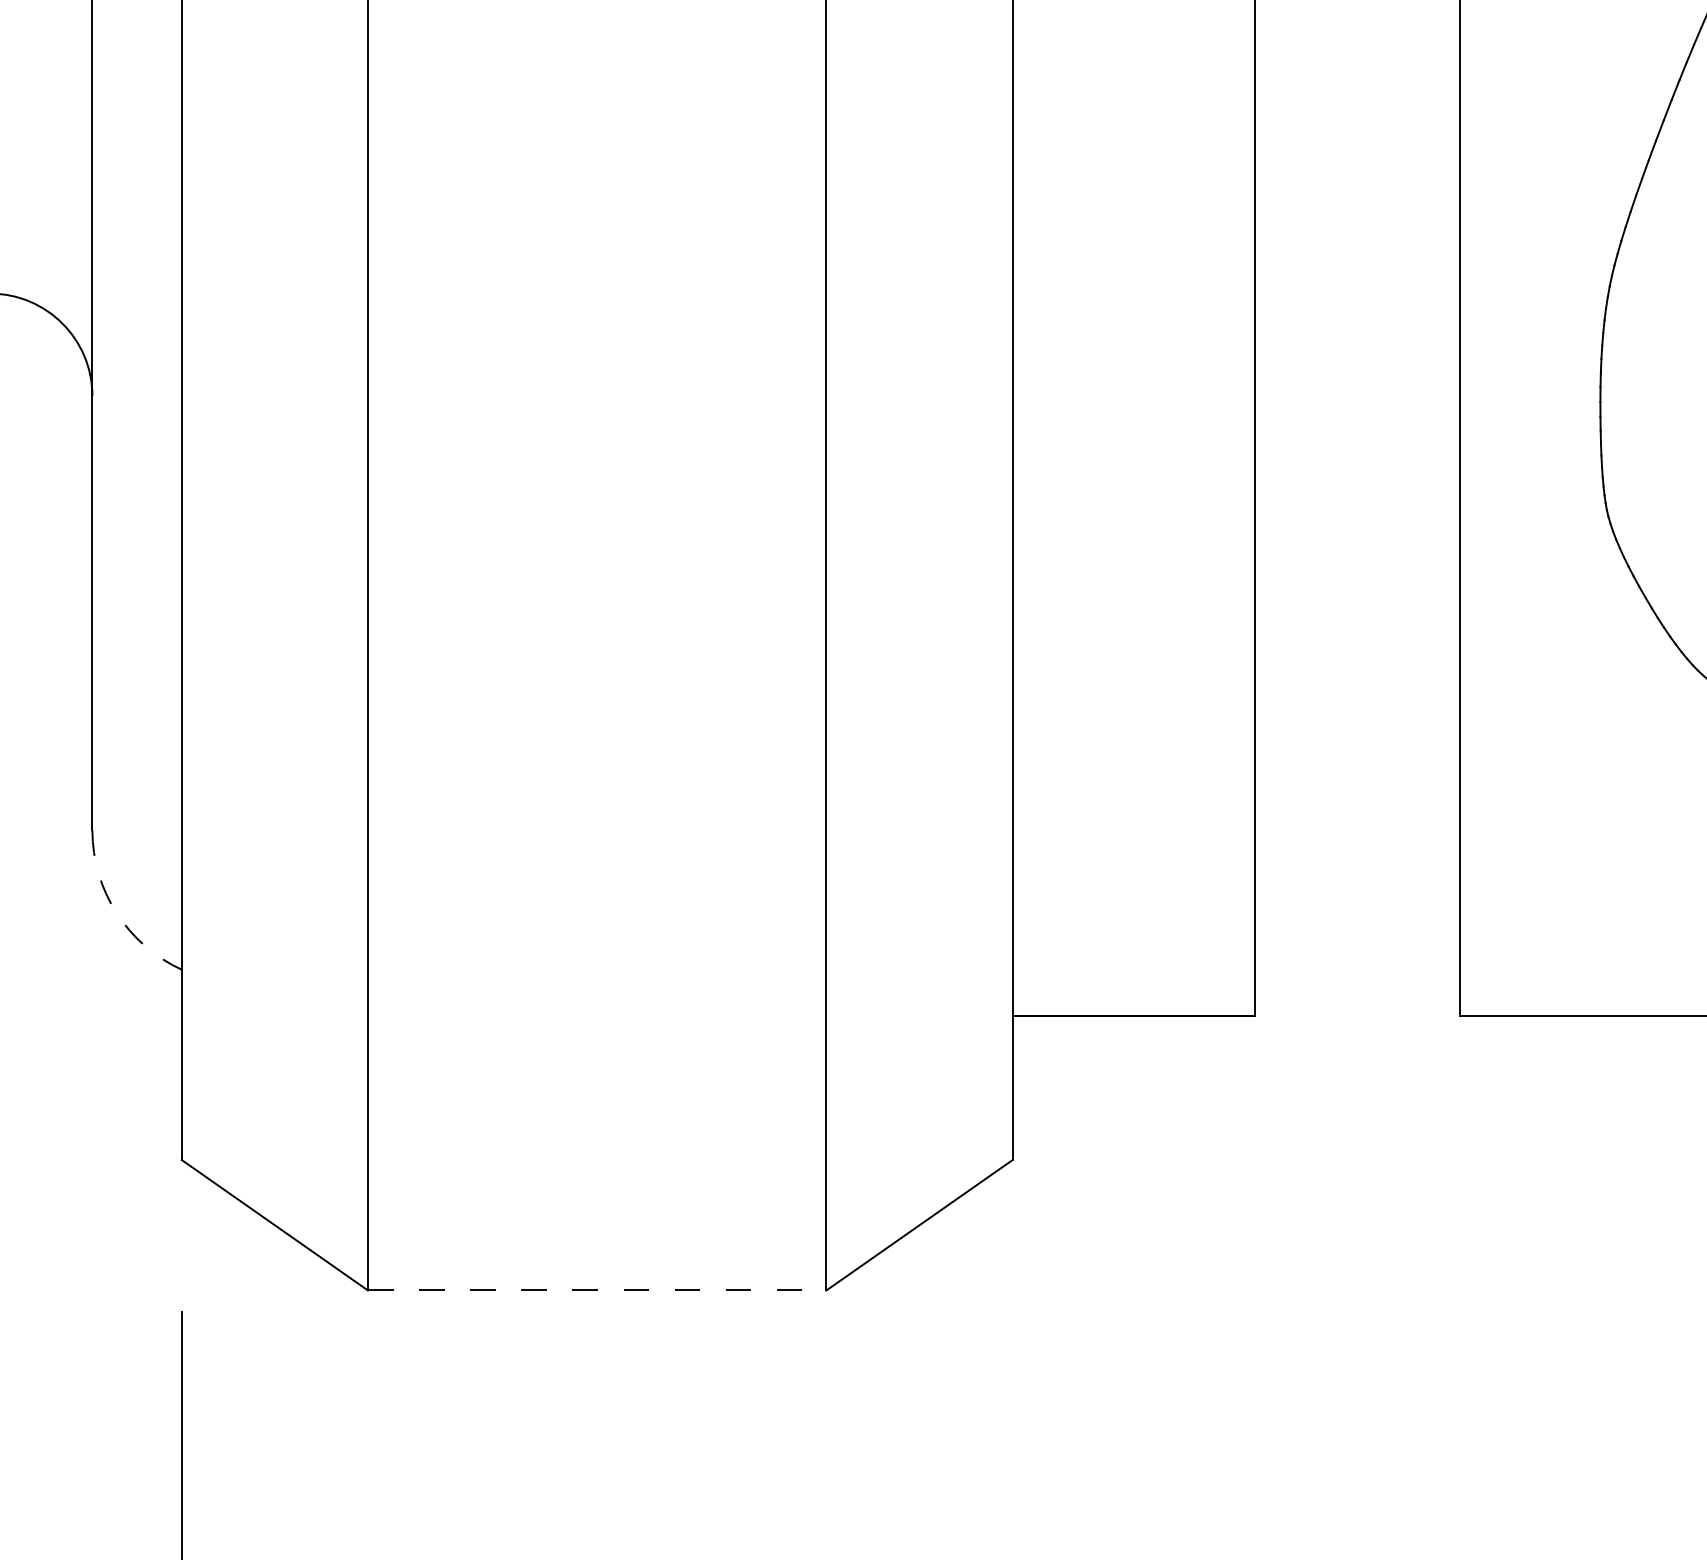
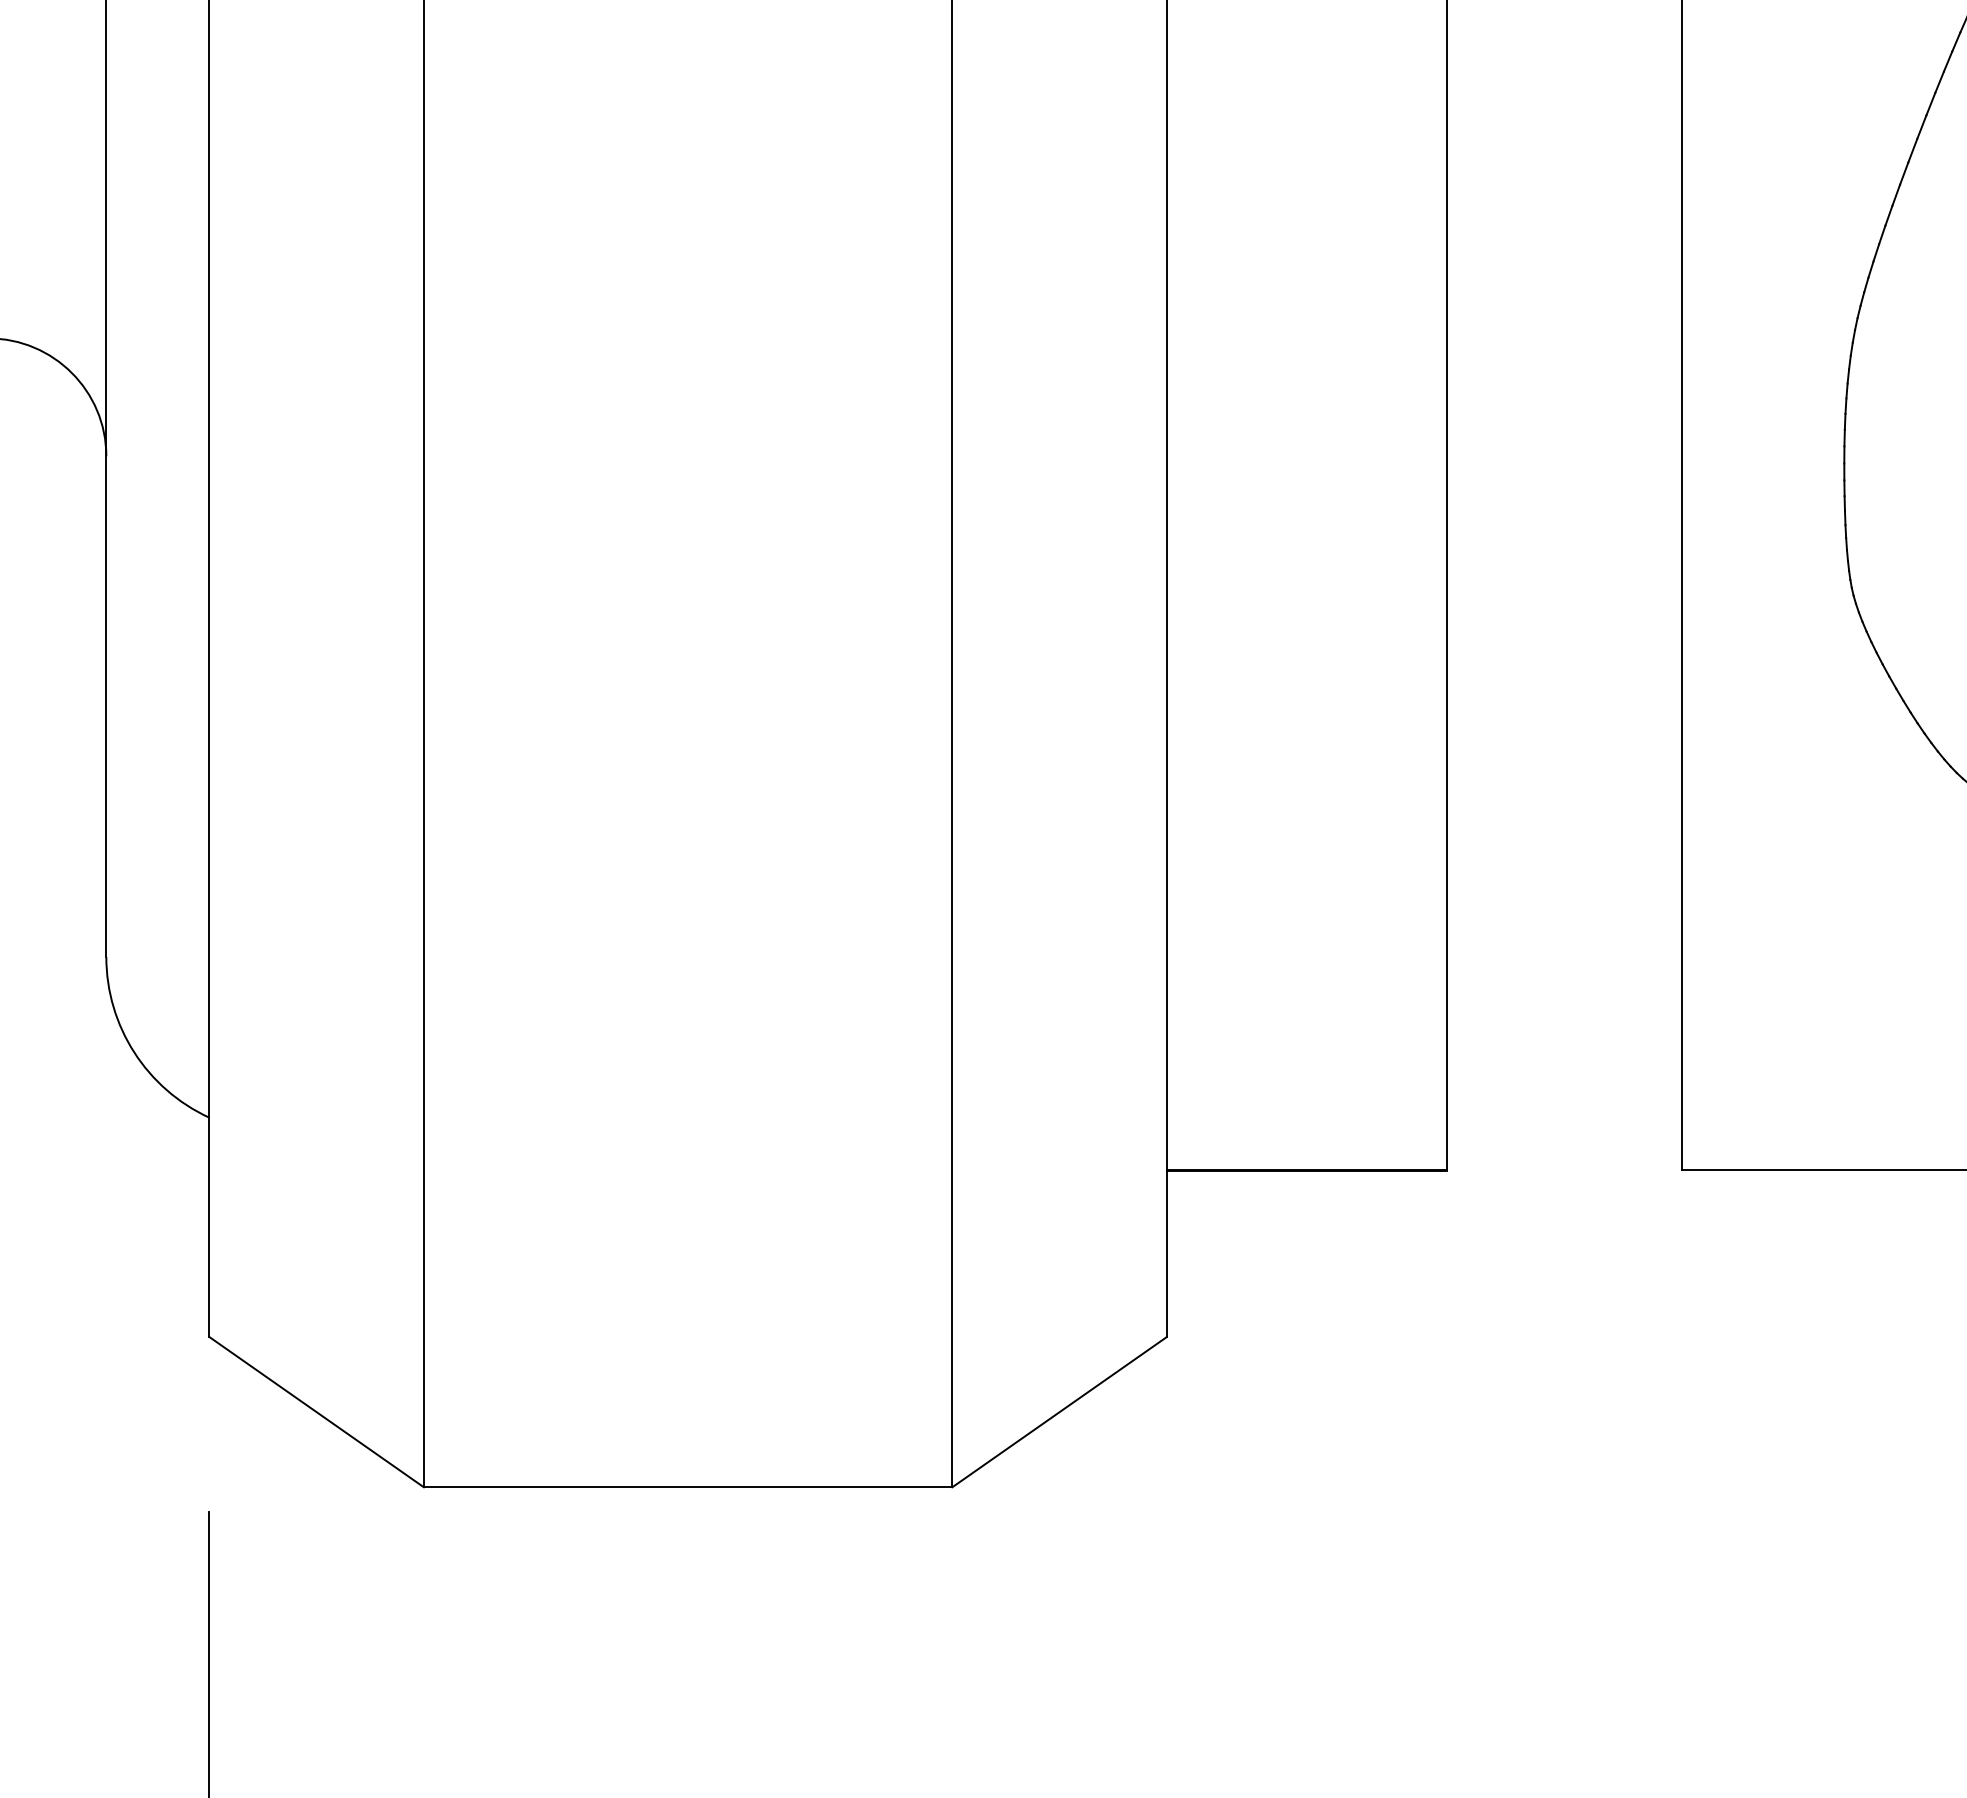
arc: (116, 913) -> (134, 1052), dashed -> solid
line: (597, 1290) -> (688, 1487), dashed -> solid

